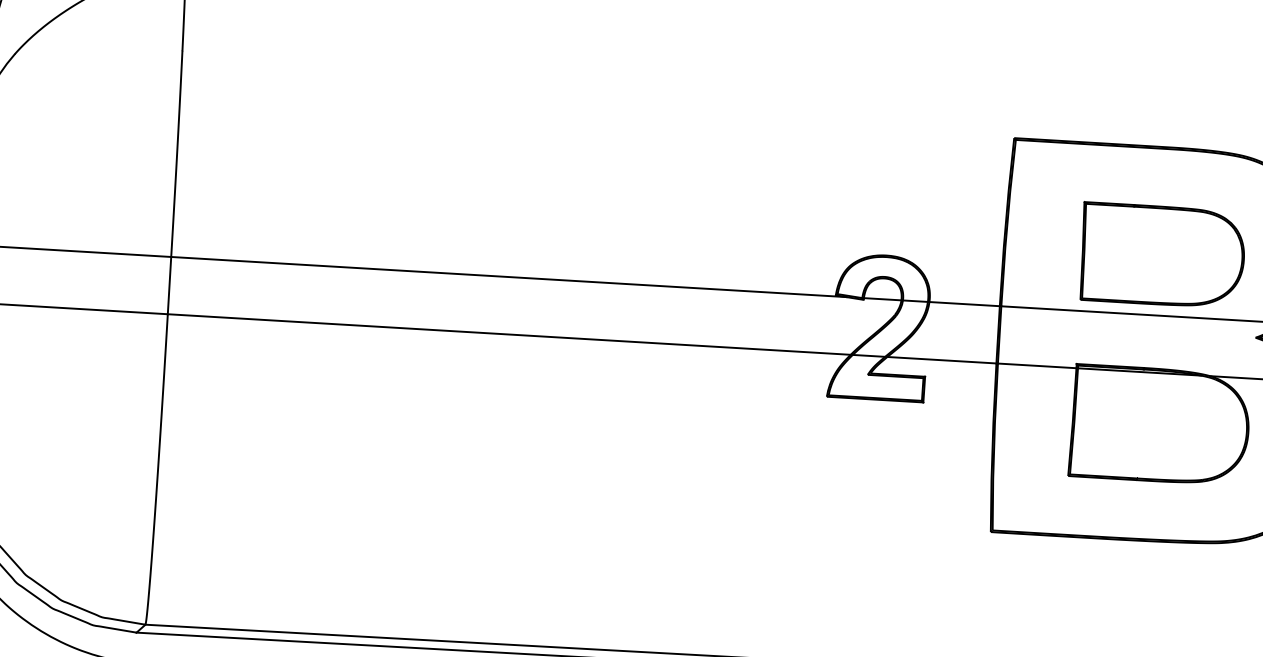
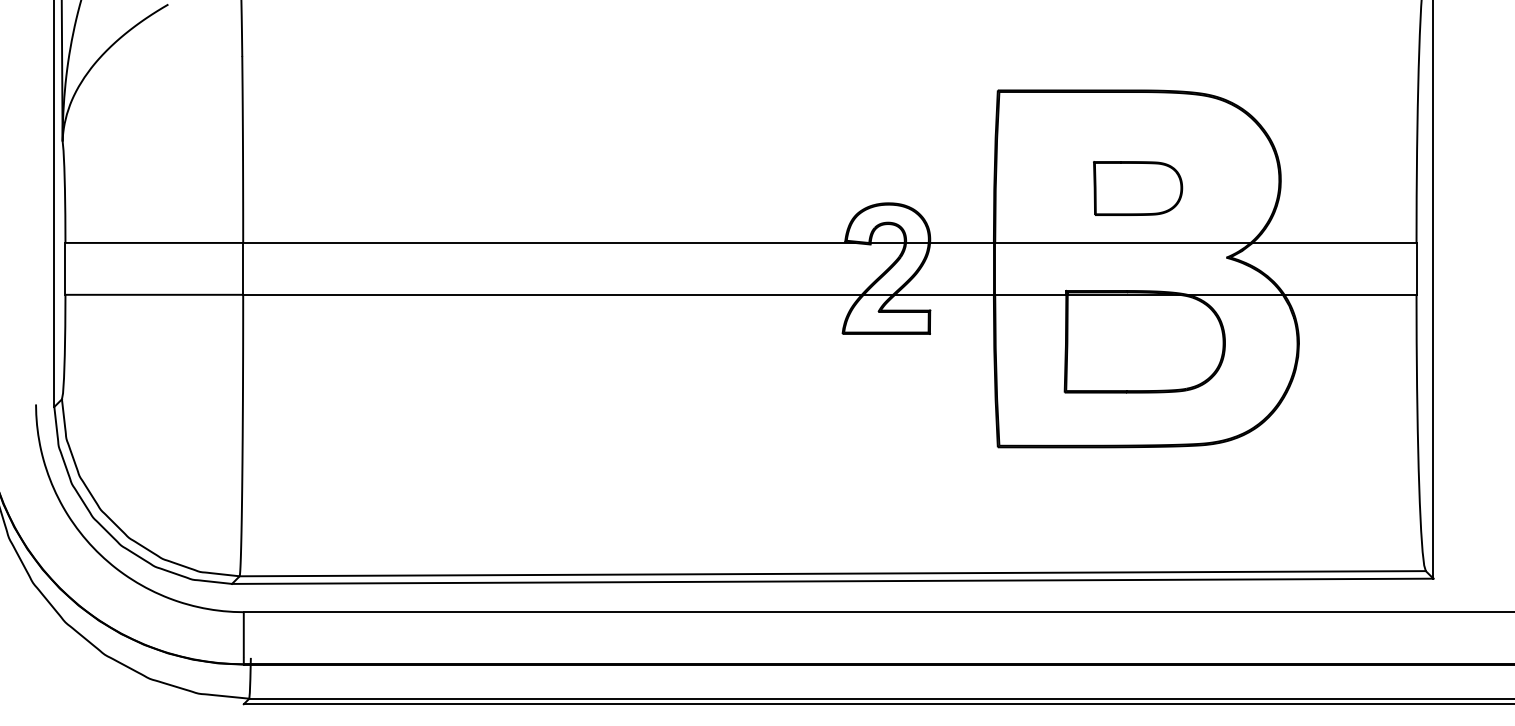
part: (1161, 255) -> (1137, 188), size x0.6

